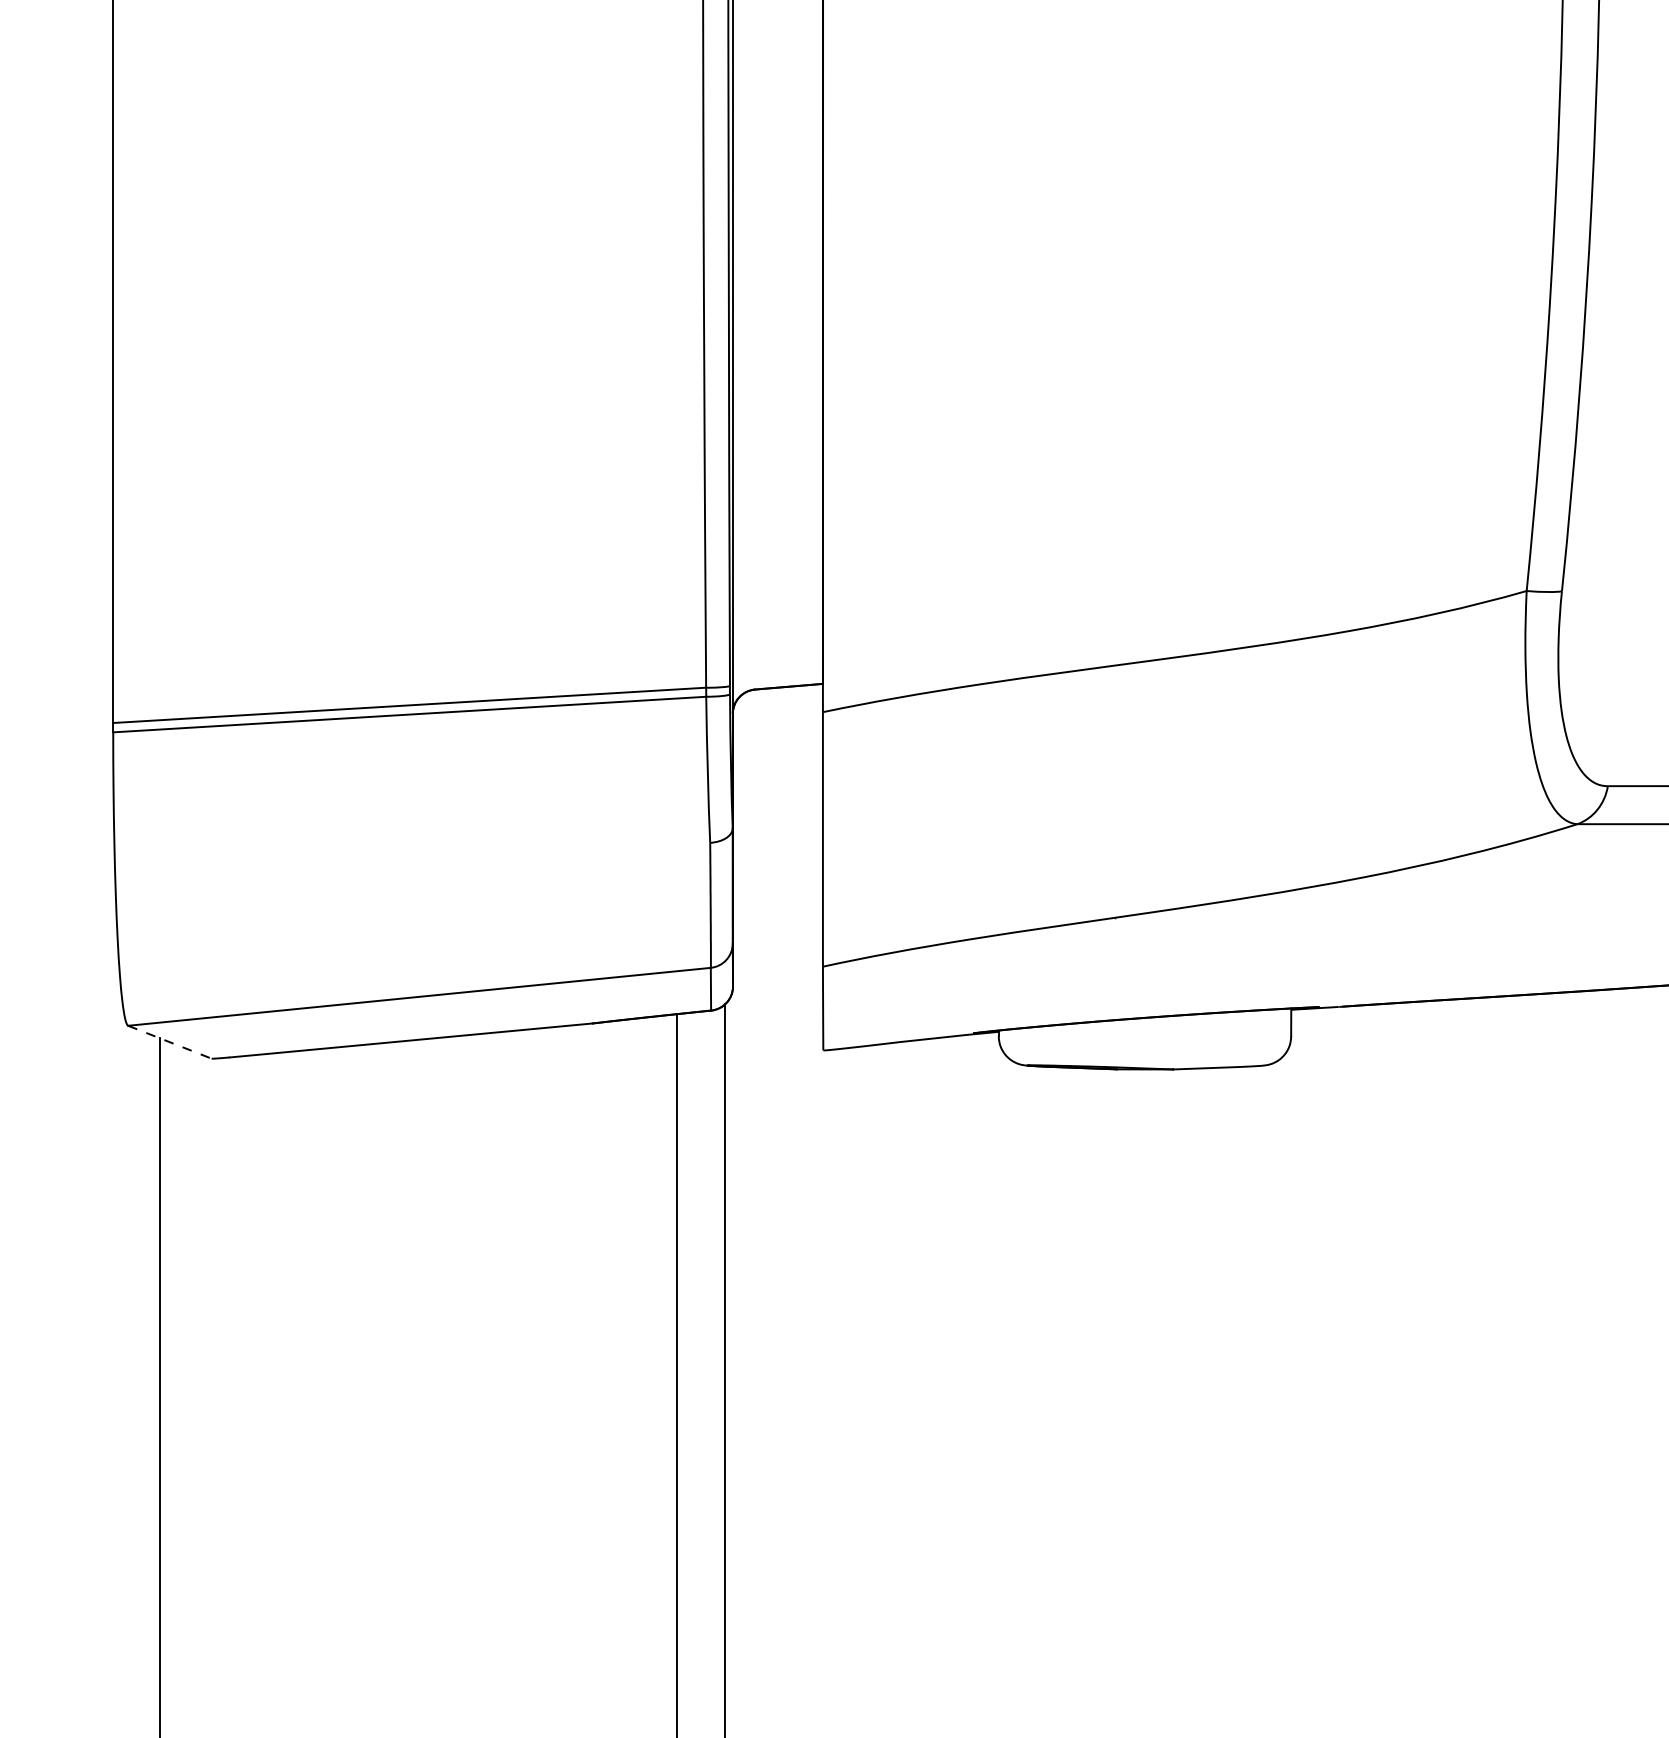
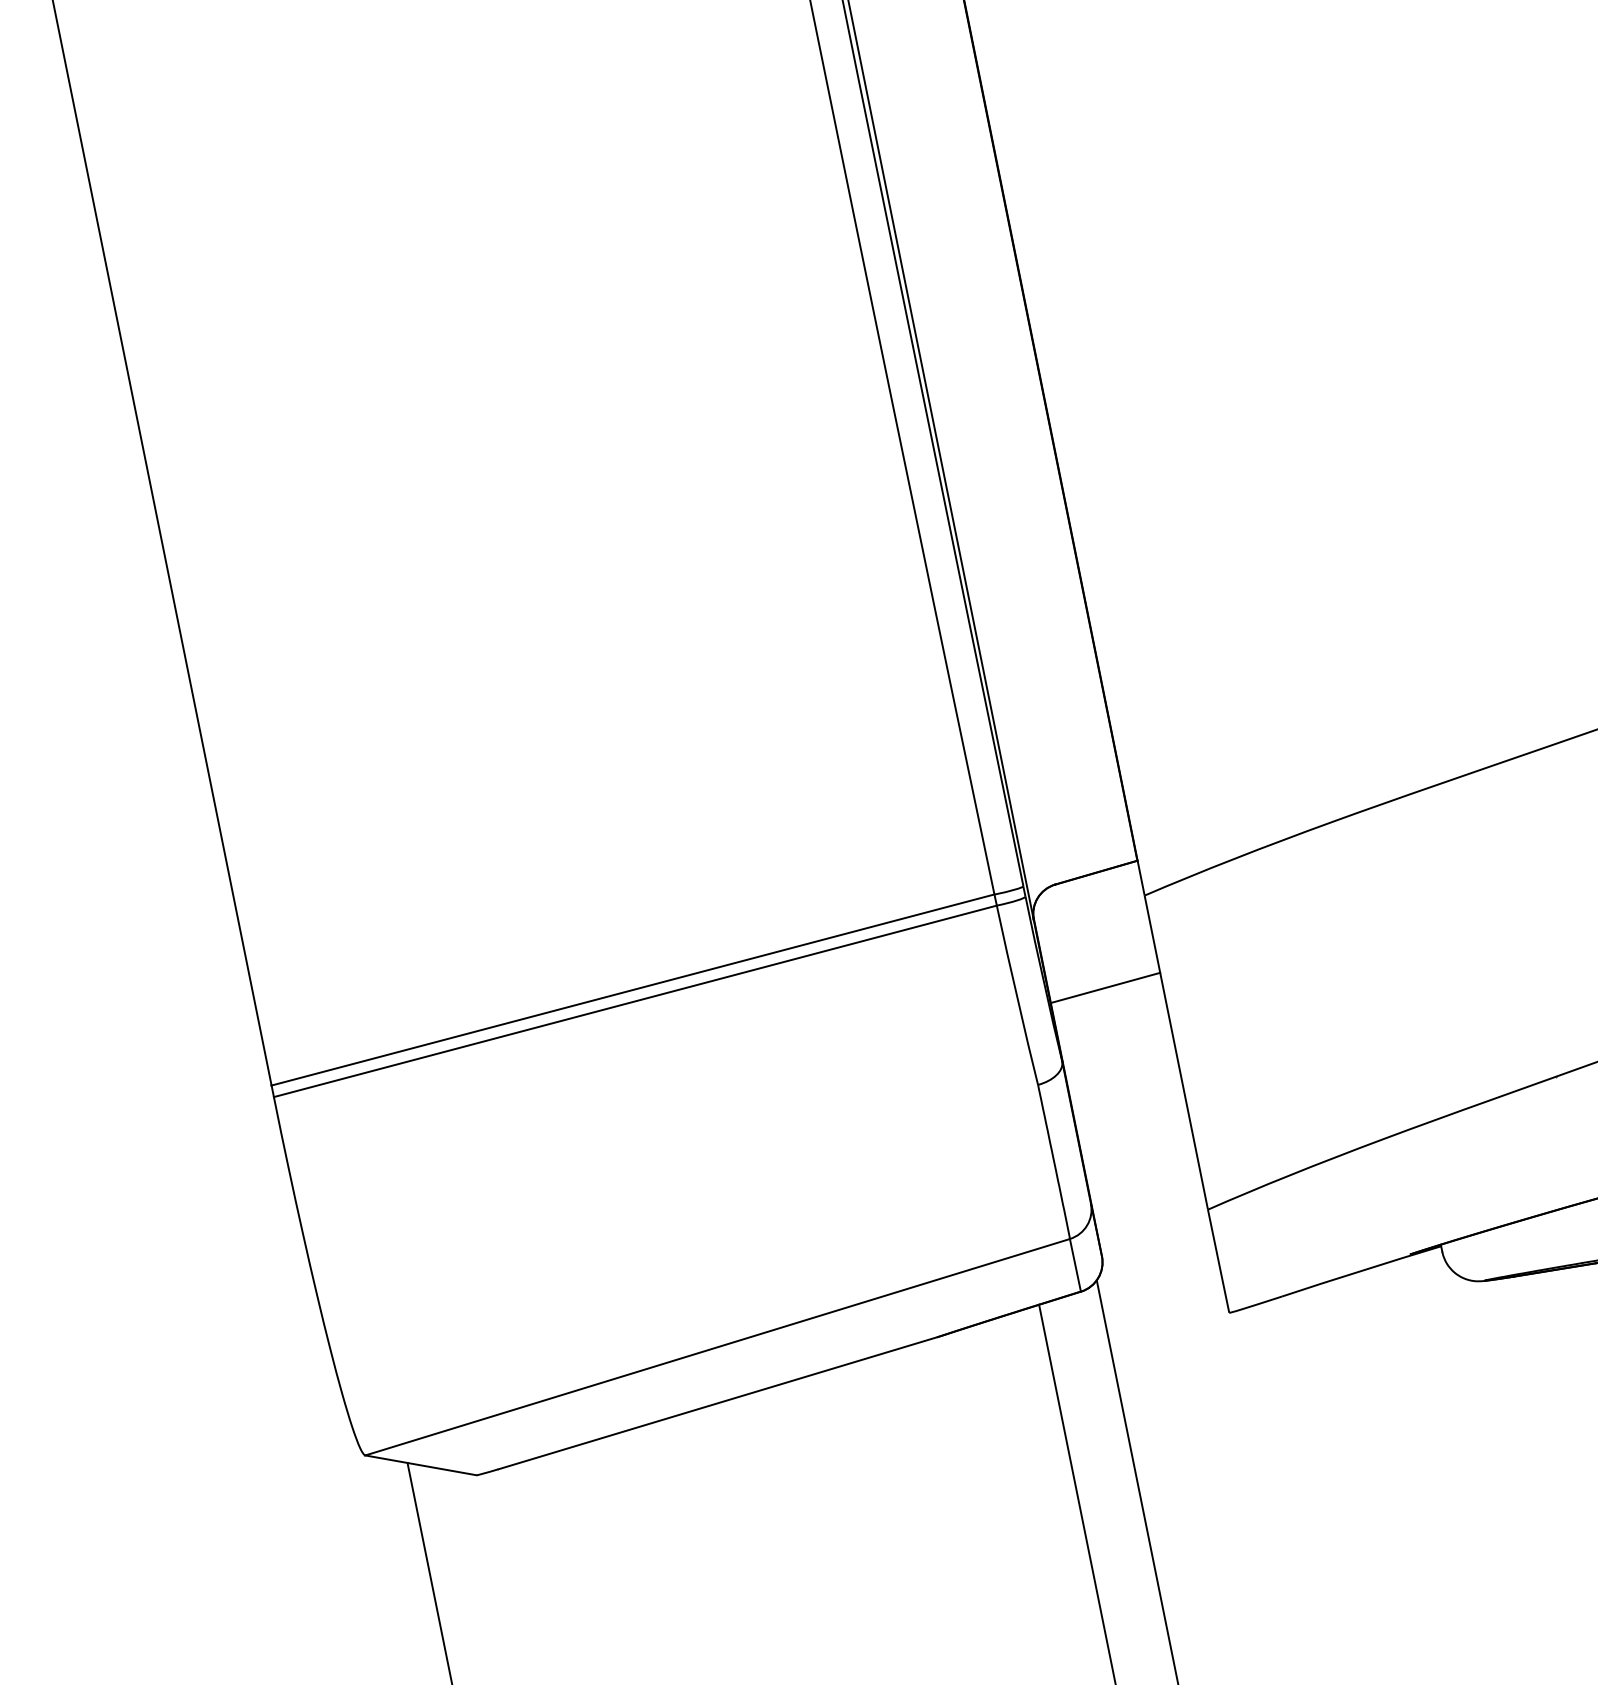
line: (777, 777) -> (1104, 987), added
line: (169, 1042) -> (420, 1465), dashed -> solid

